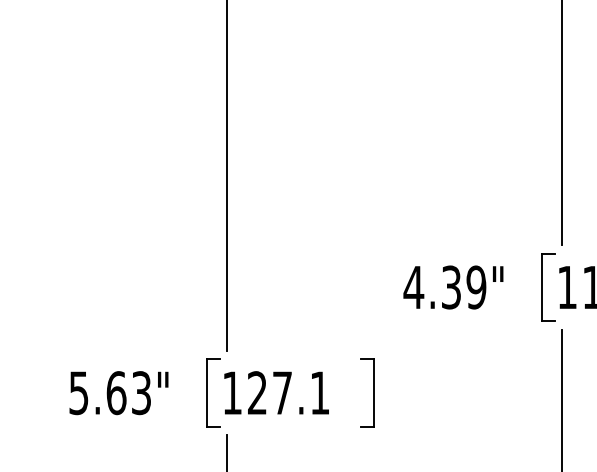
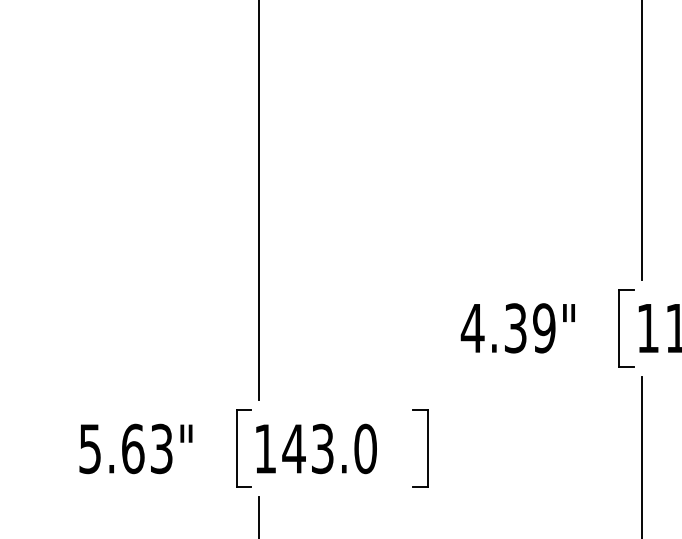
text: (288, 392) -> (329, 448), 127.1 -> 143.0

